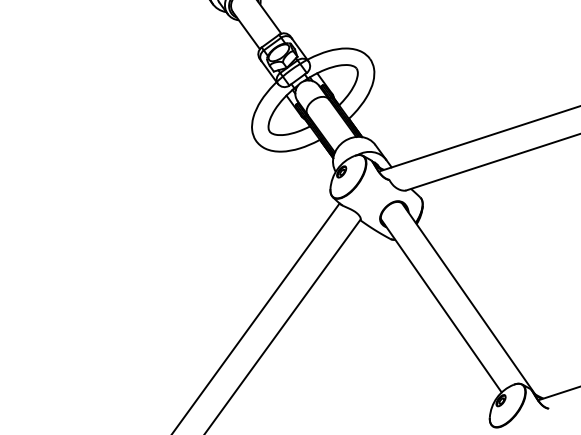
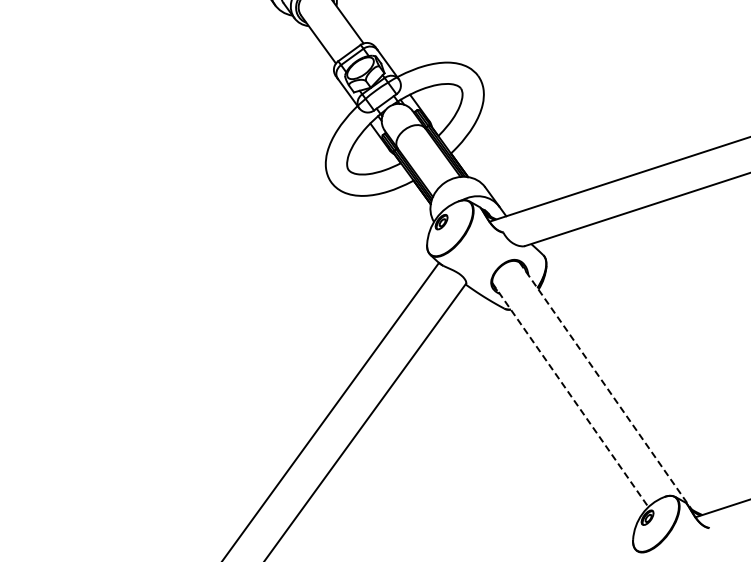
line: (468, 299) -> (605, 386), solid -> dashed
line: (441, 306) -> (570, 395), solid -> dashed

